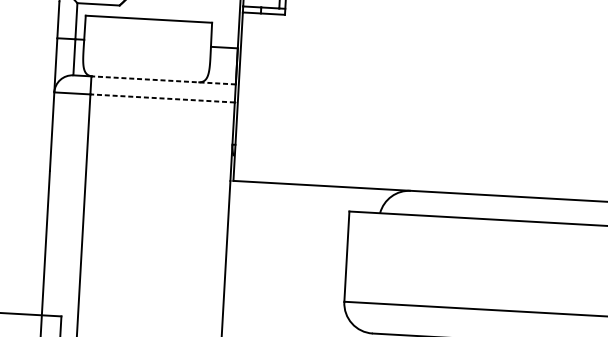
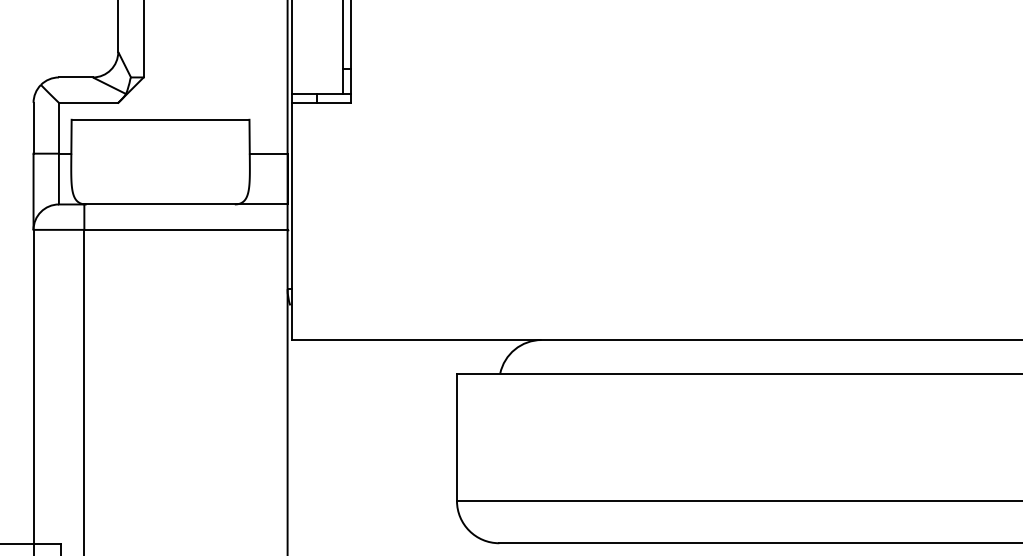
line: (163, 80) -> (185, 204), dashed -> solid
line: (162, 98) -> (185, 229), dashed -> solid

